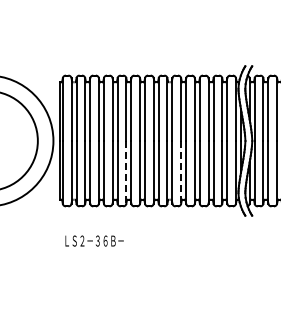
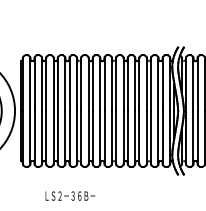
line: (126, 172) -> (77, 137), dashed -> solid
line: (181, 172) -> (123, 137), dashed -> solid
text: (94, 240) -> (70, 195), moved

